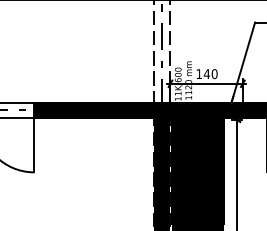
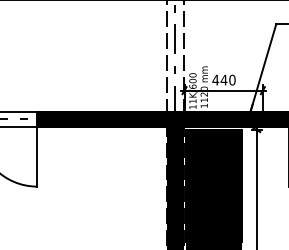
text: (199, 73) -> (215, 79), 140 -> 440

